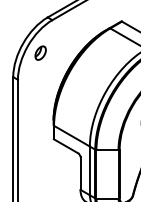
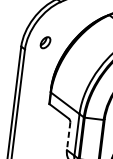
part: (40, 52) -> (45, 42), moved
line: (80, 174) -> (68, 137), solid -> dashed

